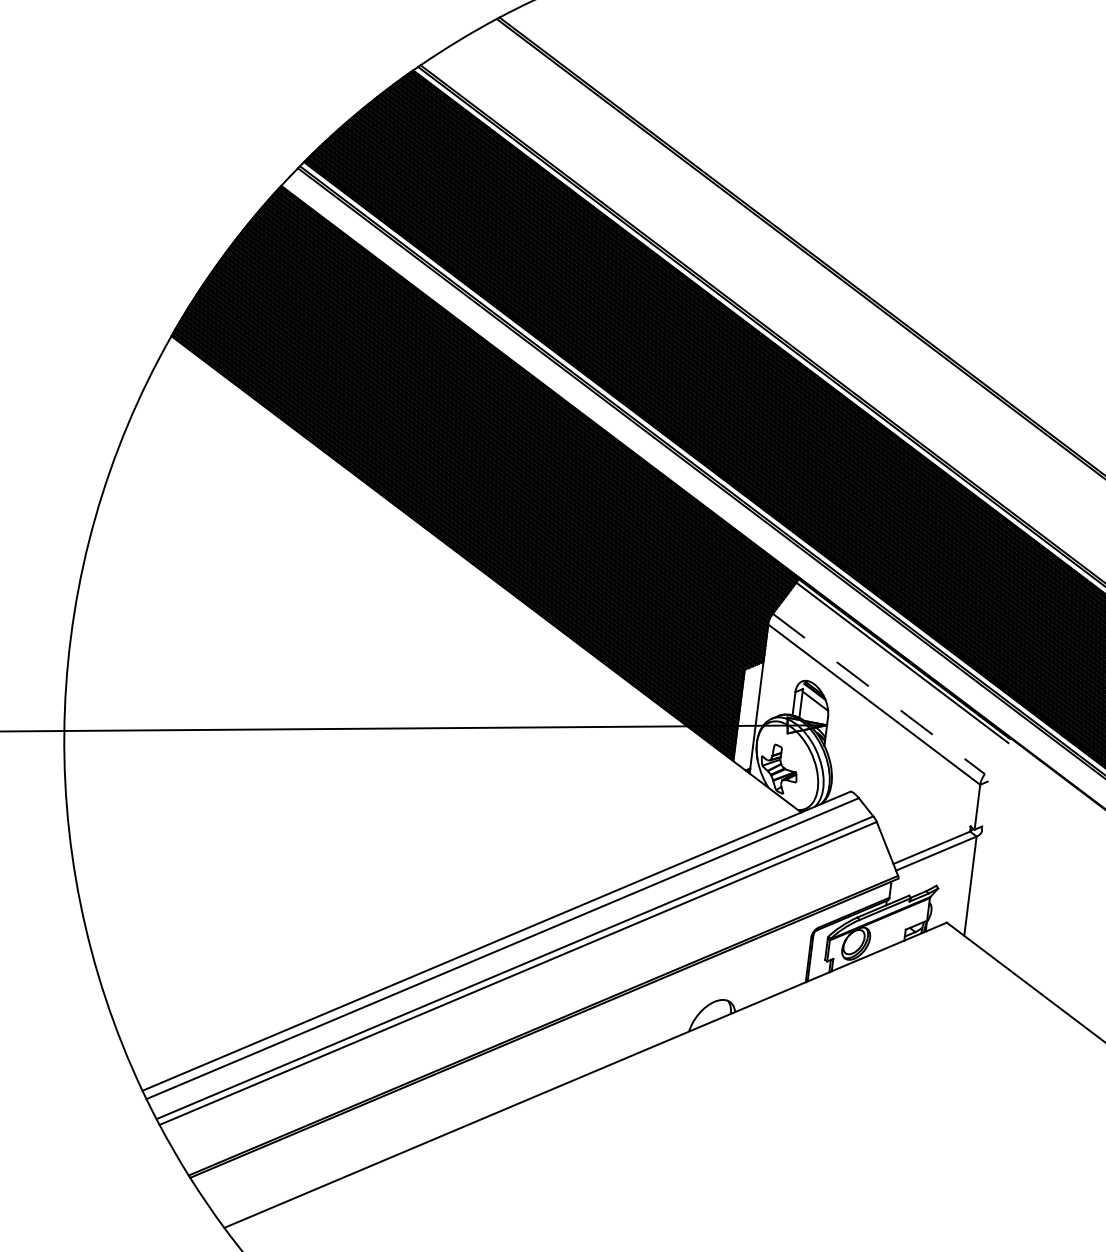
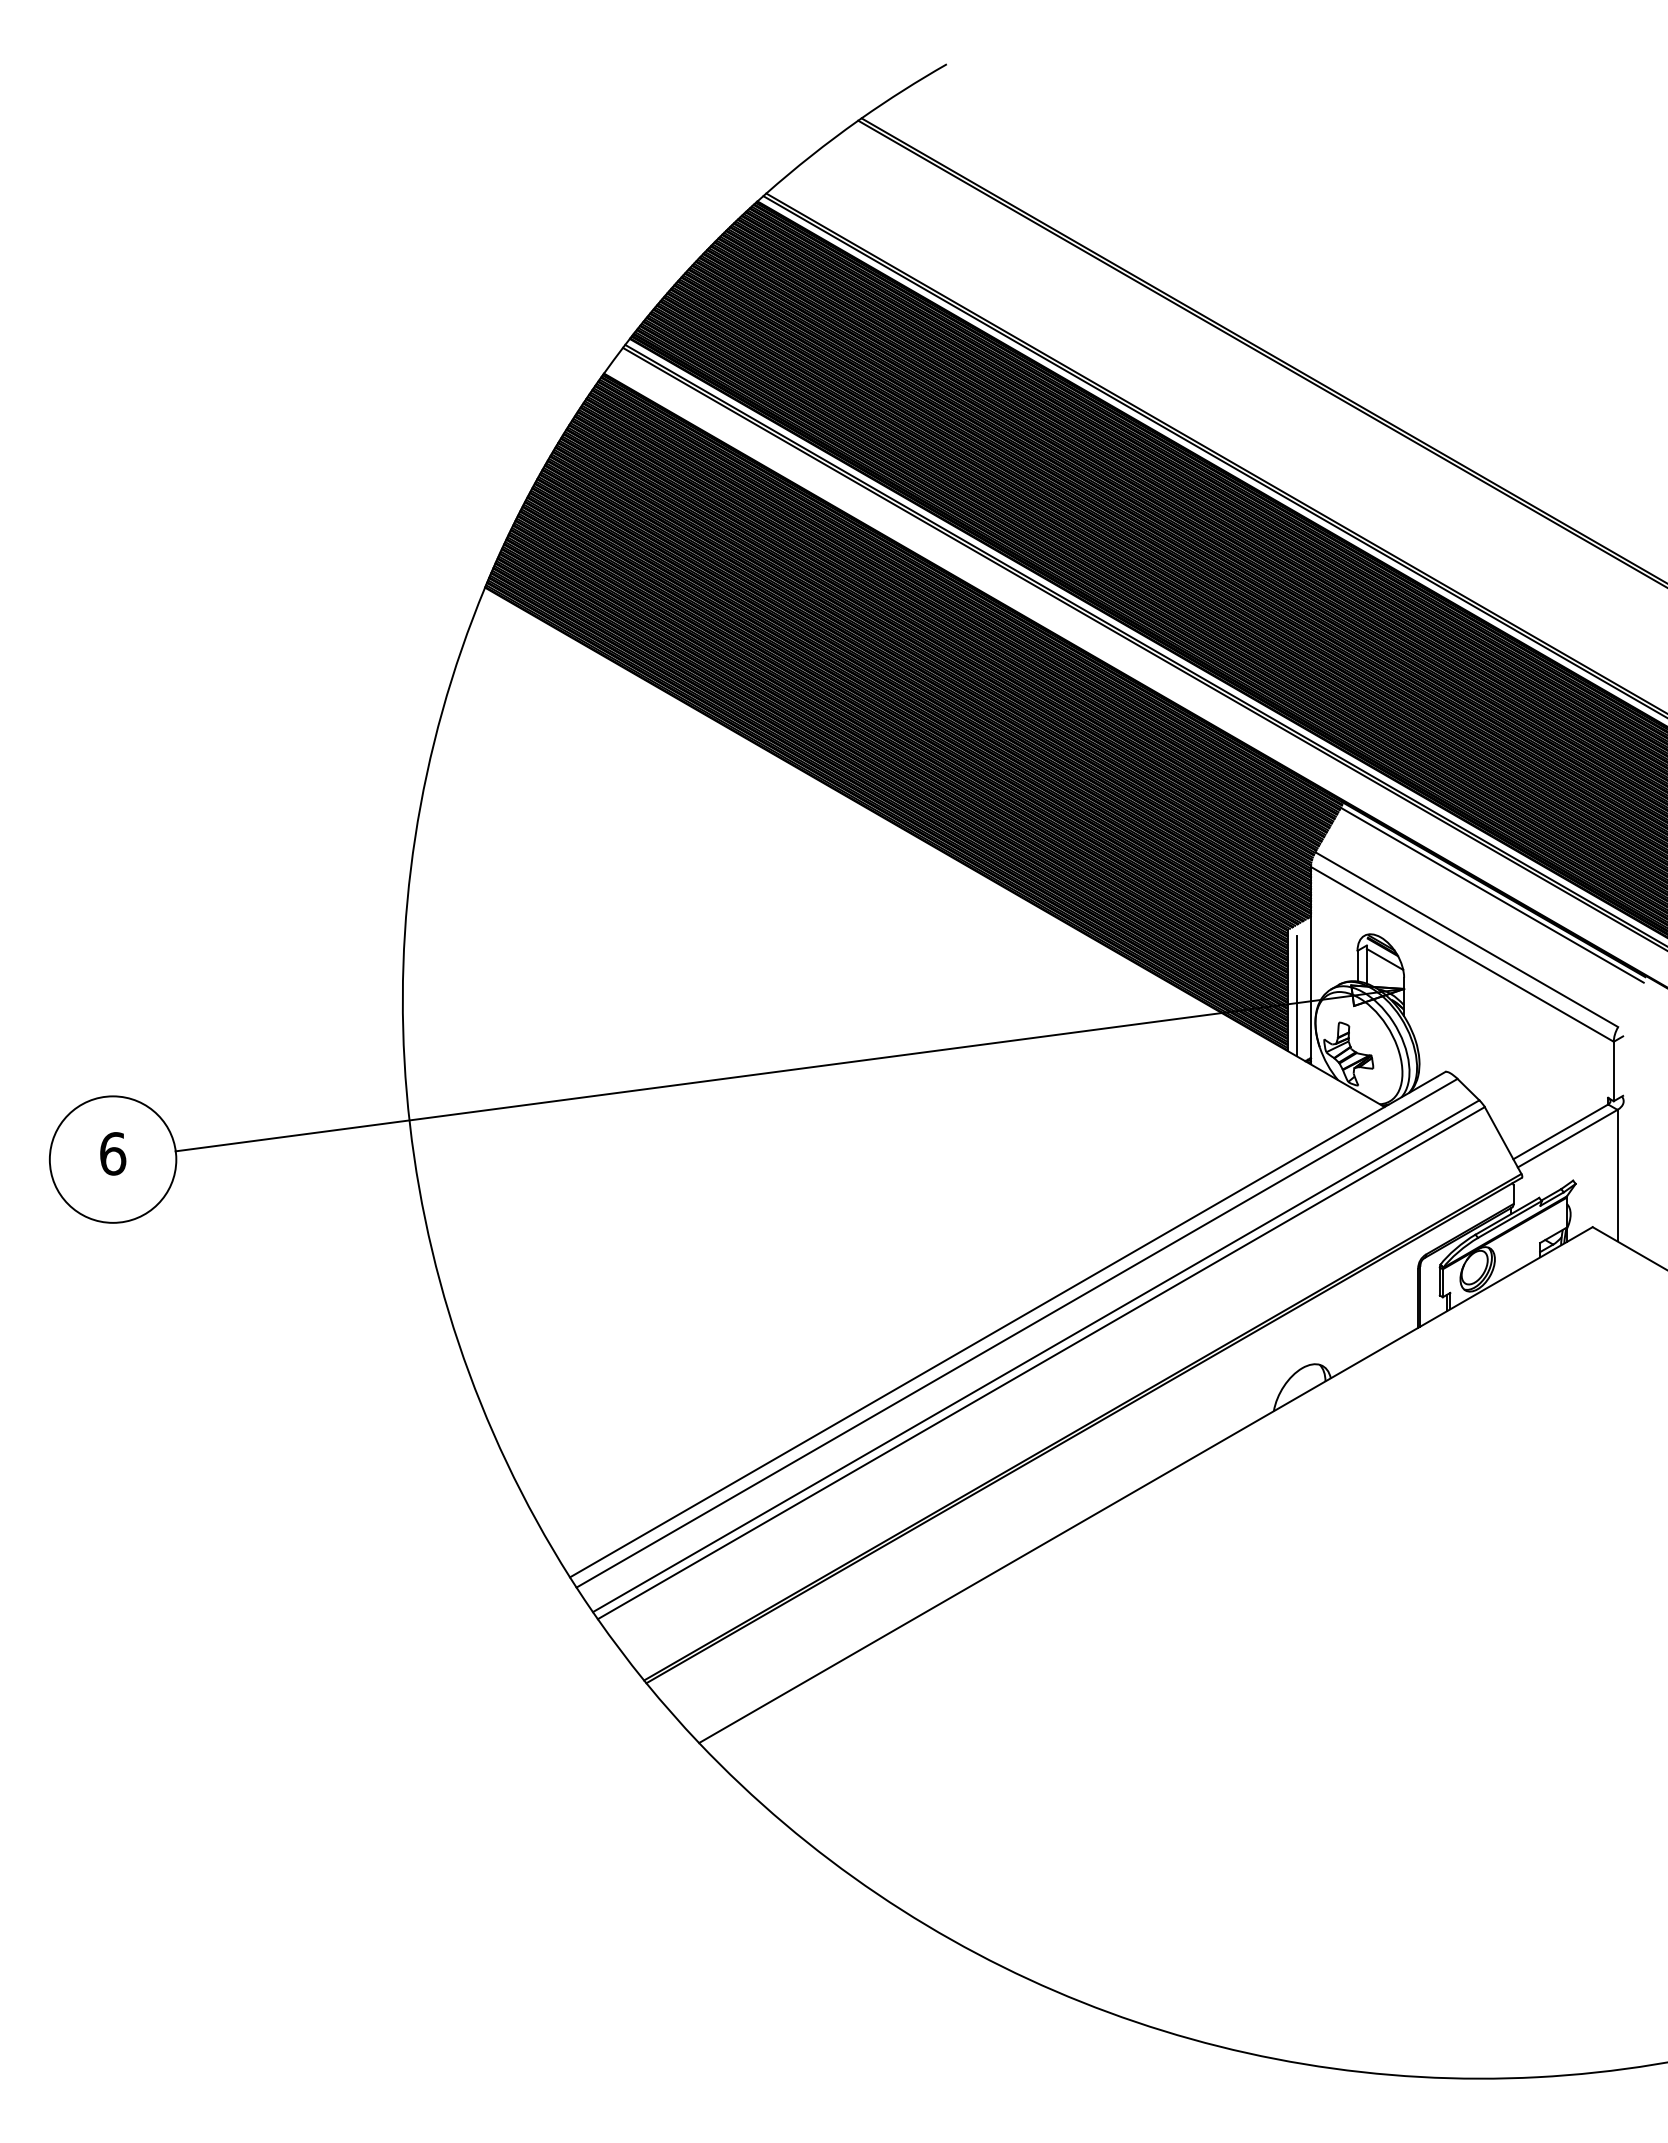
line: (878, 693) -> (1466, 939), dashed -> solid
line: (745, 720) -> (1296, 995), added

